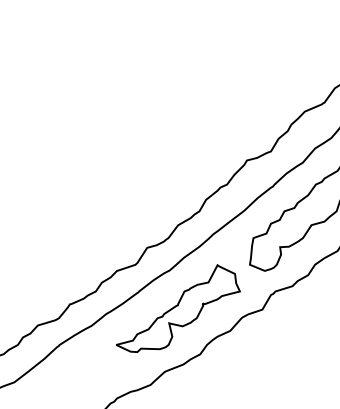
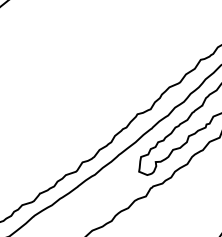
part: (178, 307) -> (99, 195), removed

